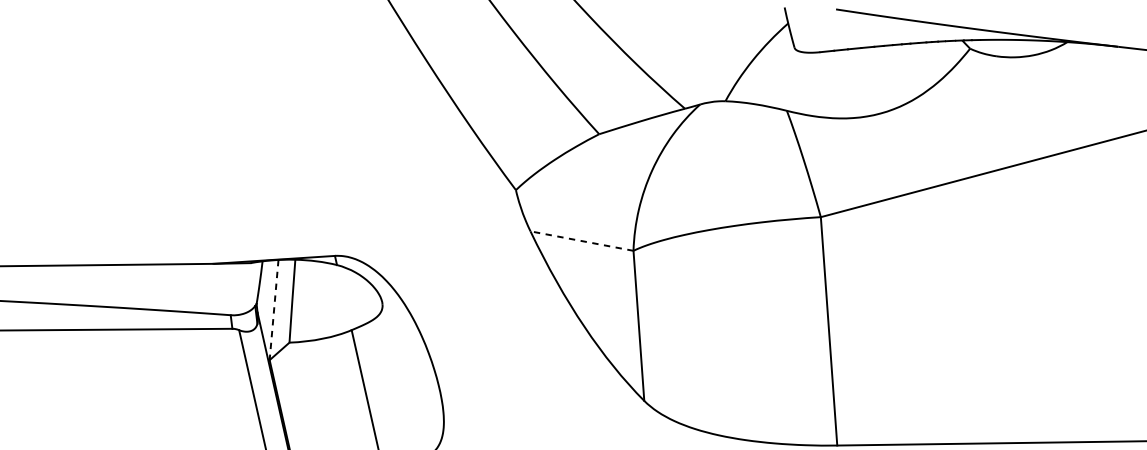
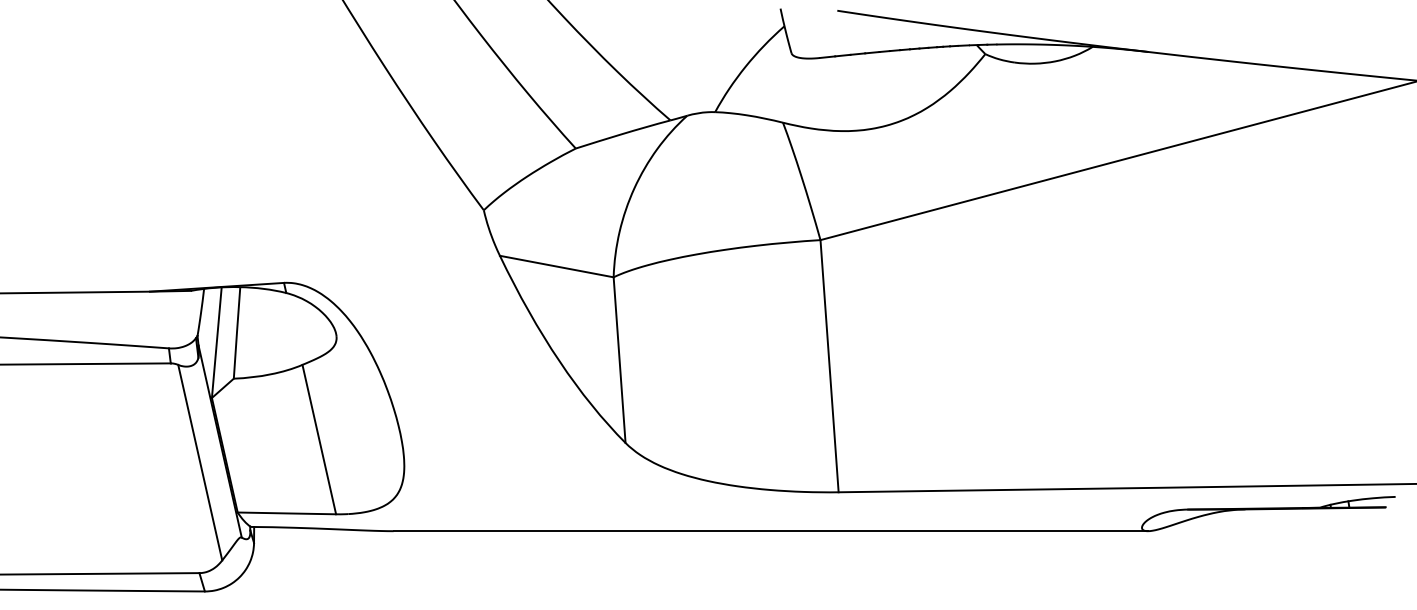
line: (581, 241) -> (556, 266), dashed -> solid
line: (273, 309) -> (216, 342), dashed -> solid

